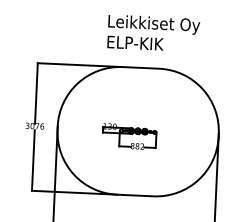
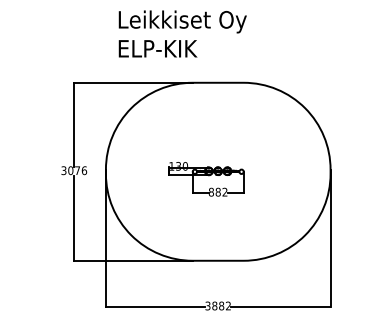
text: (153, 33) -> (182, 33), moved

